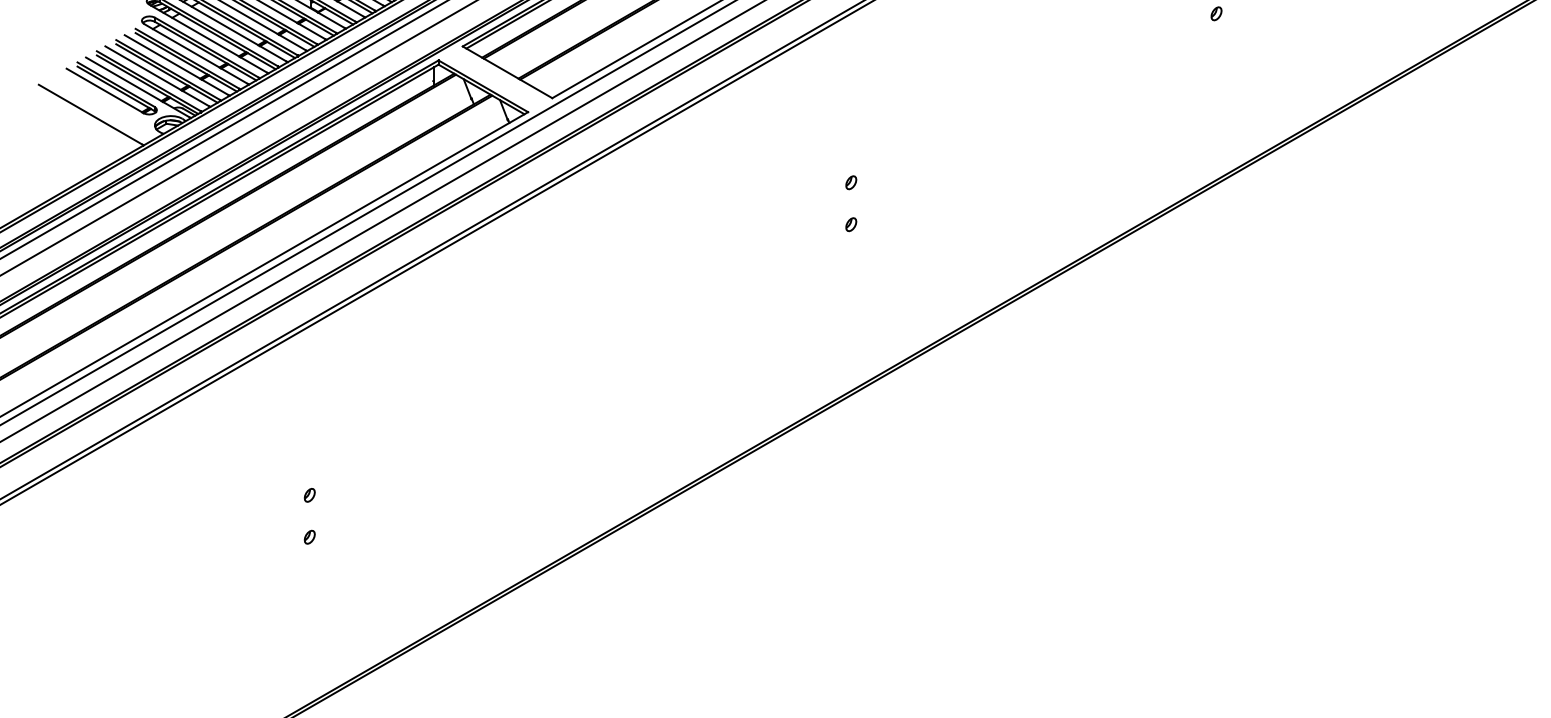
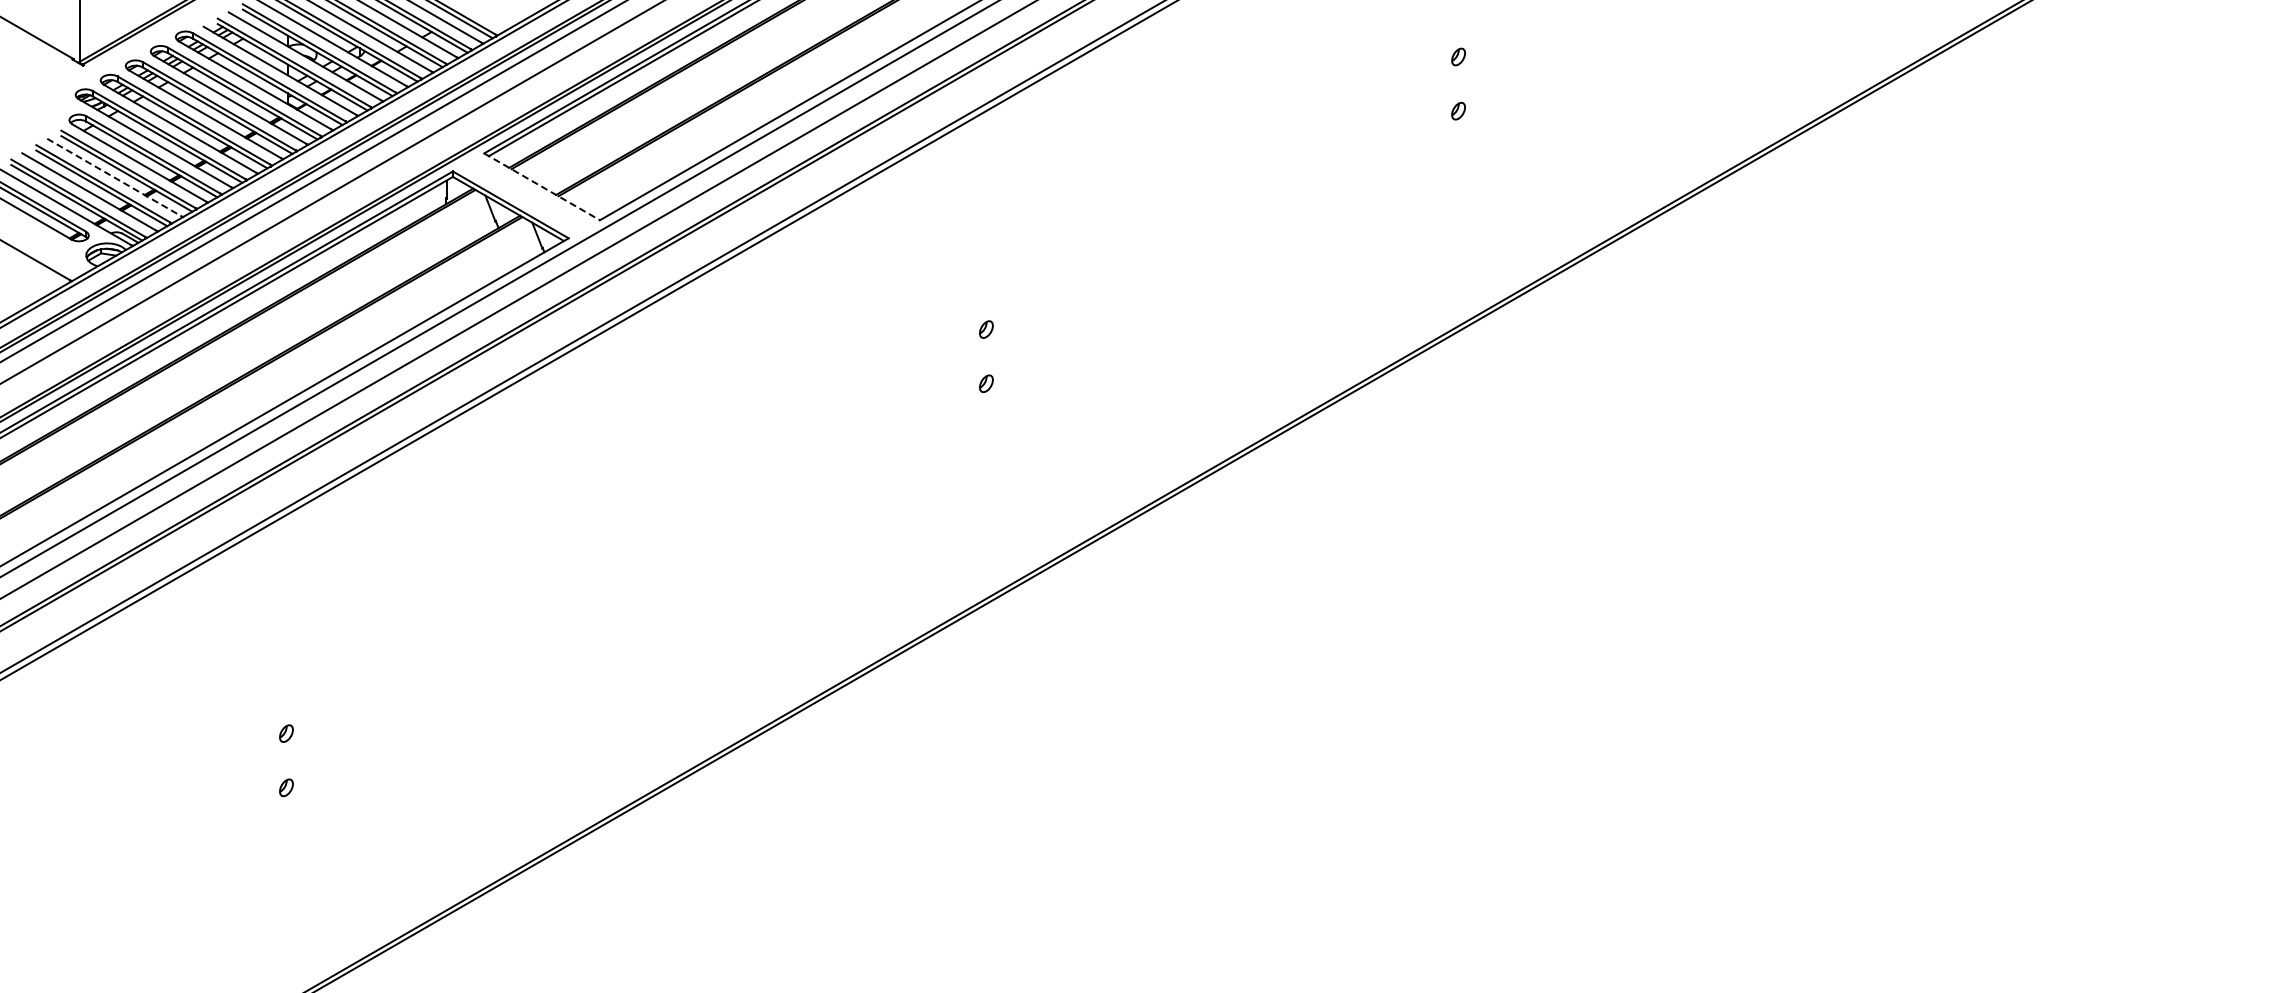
line: (176, 65) -> (114, 177), solid -> dashed
line: (507, 72) -> (542, 186), solid -> dashed

